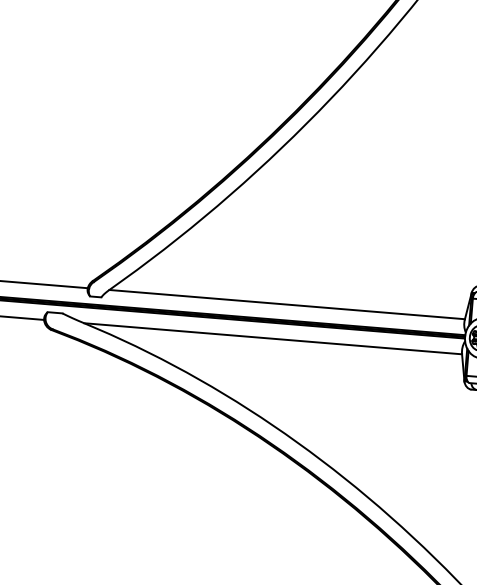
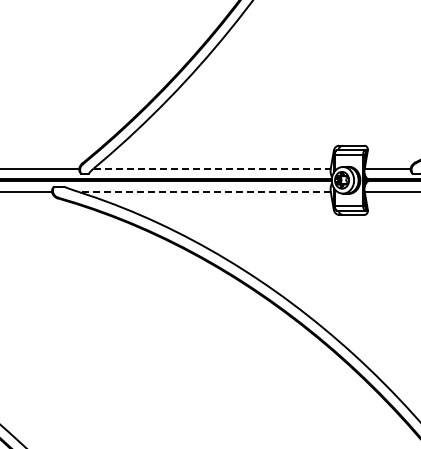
line: (287, 304) -> (212, 168), solid -> dashed
line: (272, 339) -> (204, 192), solid -> dashed

